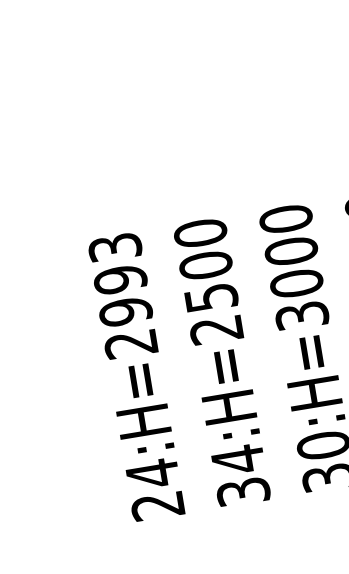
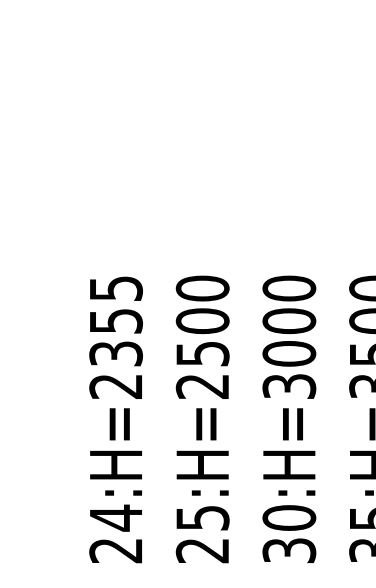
text: (119, 280) -> (115, 321), 24:H=2993 -> 24:H=2355
text: (240, 474) -> (202, 533), 34:H=2500 -> 25:H=2500

